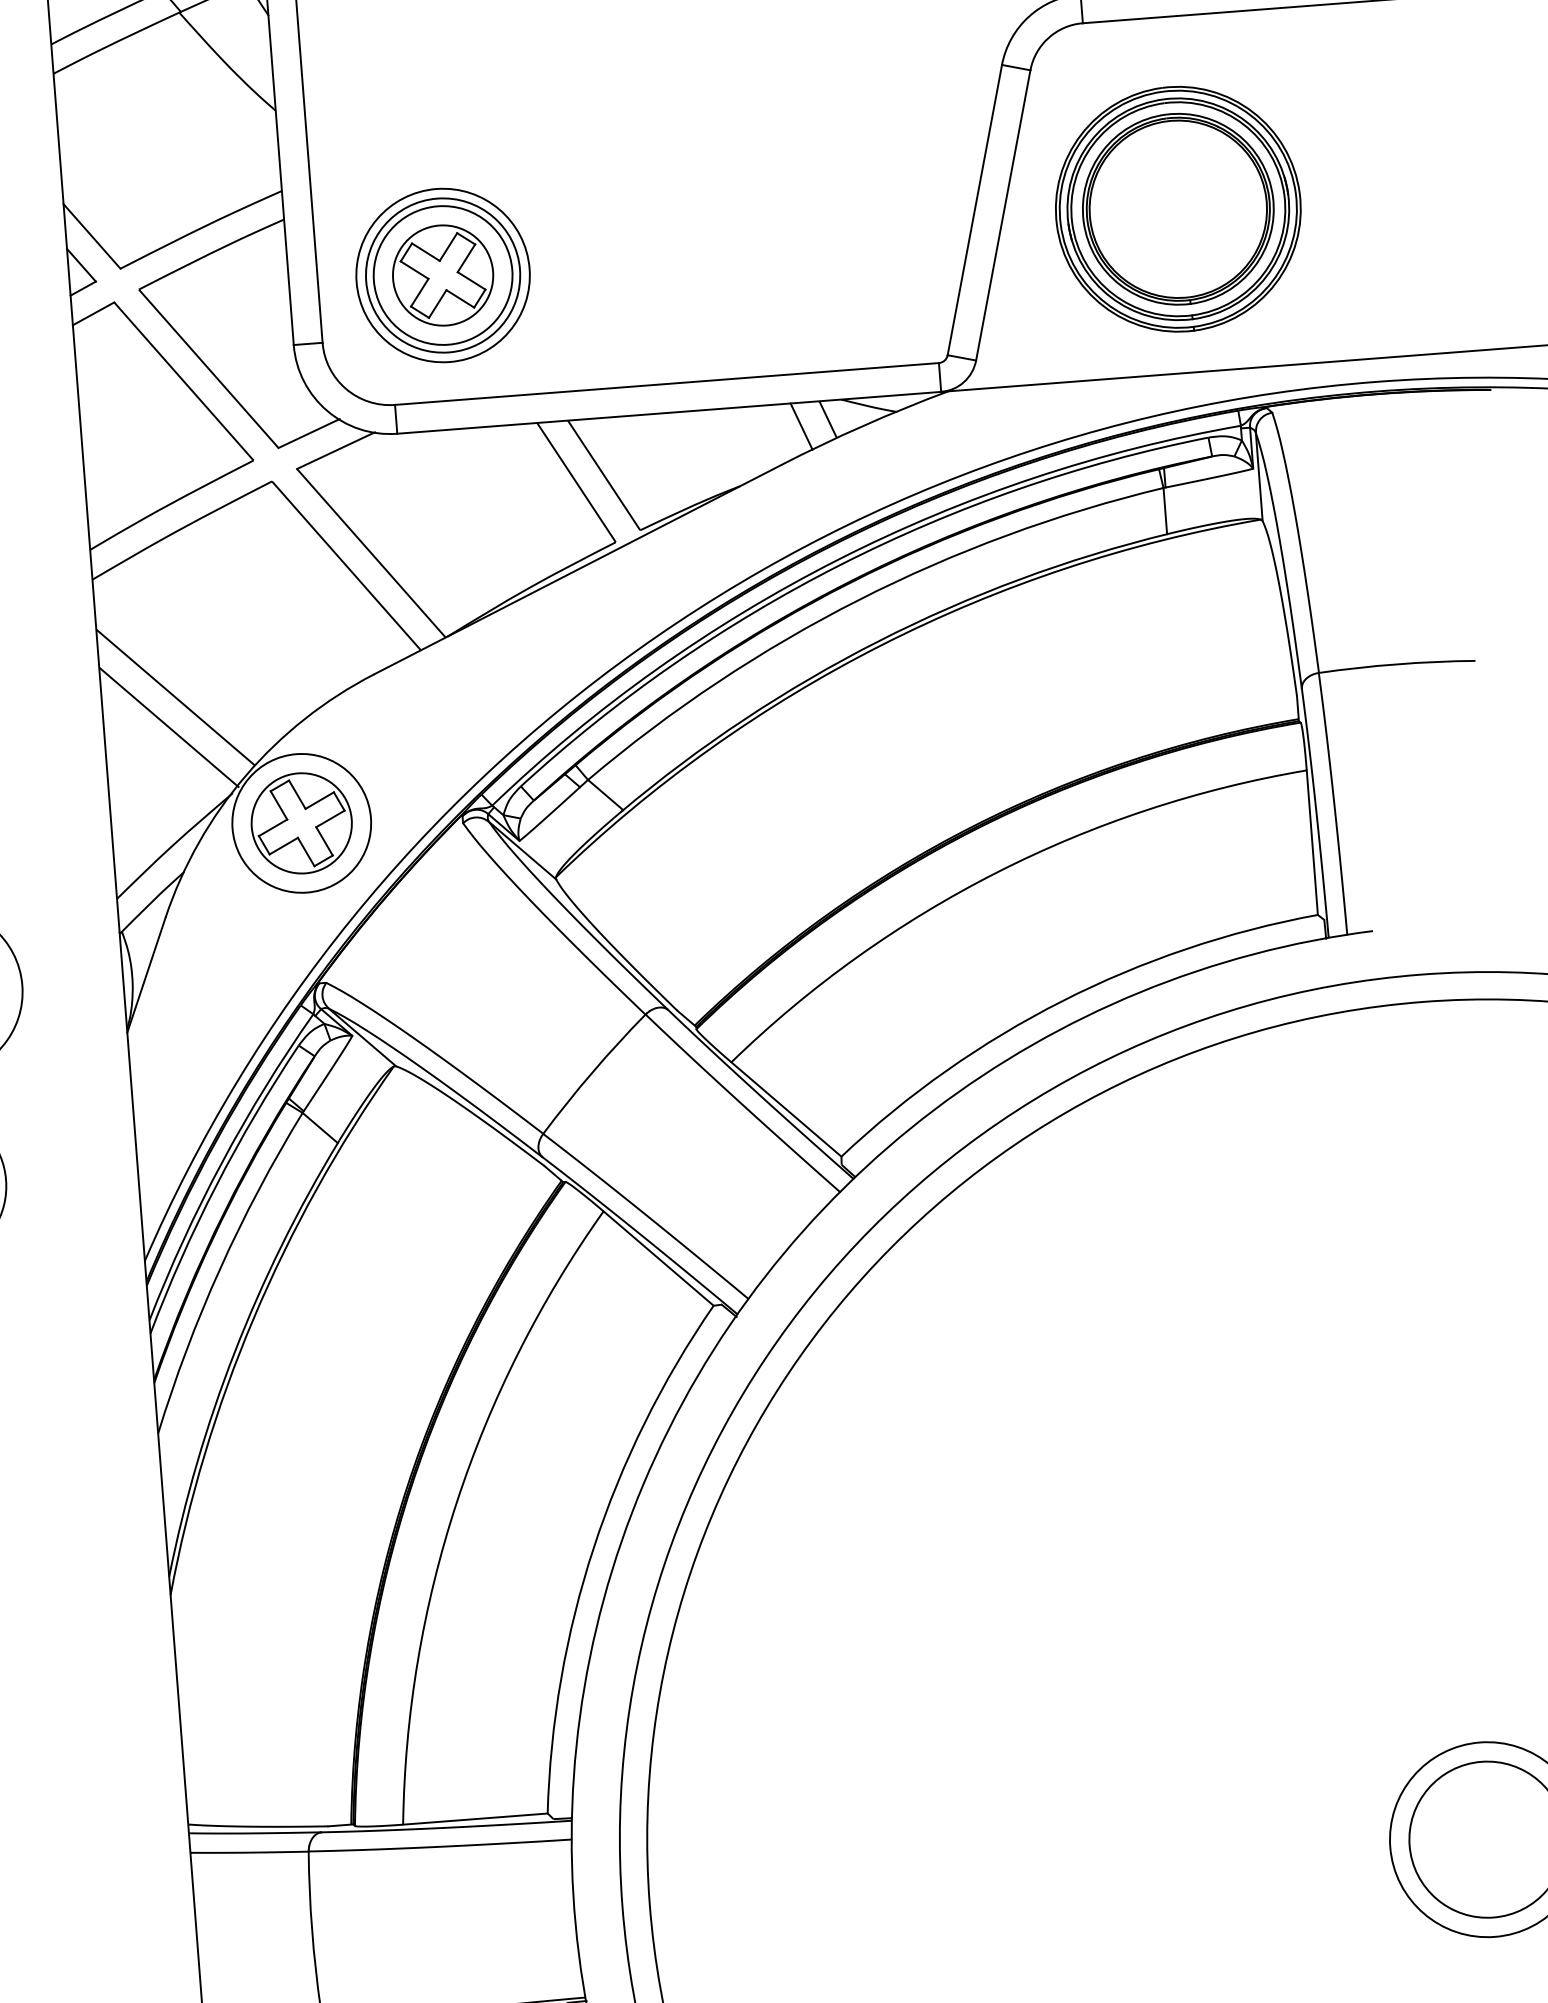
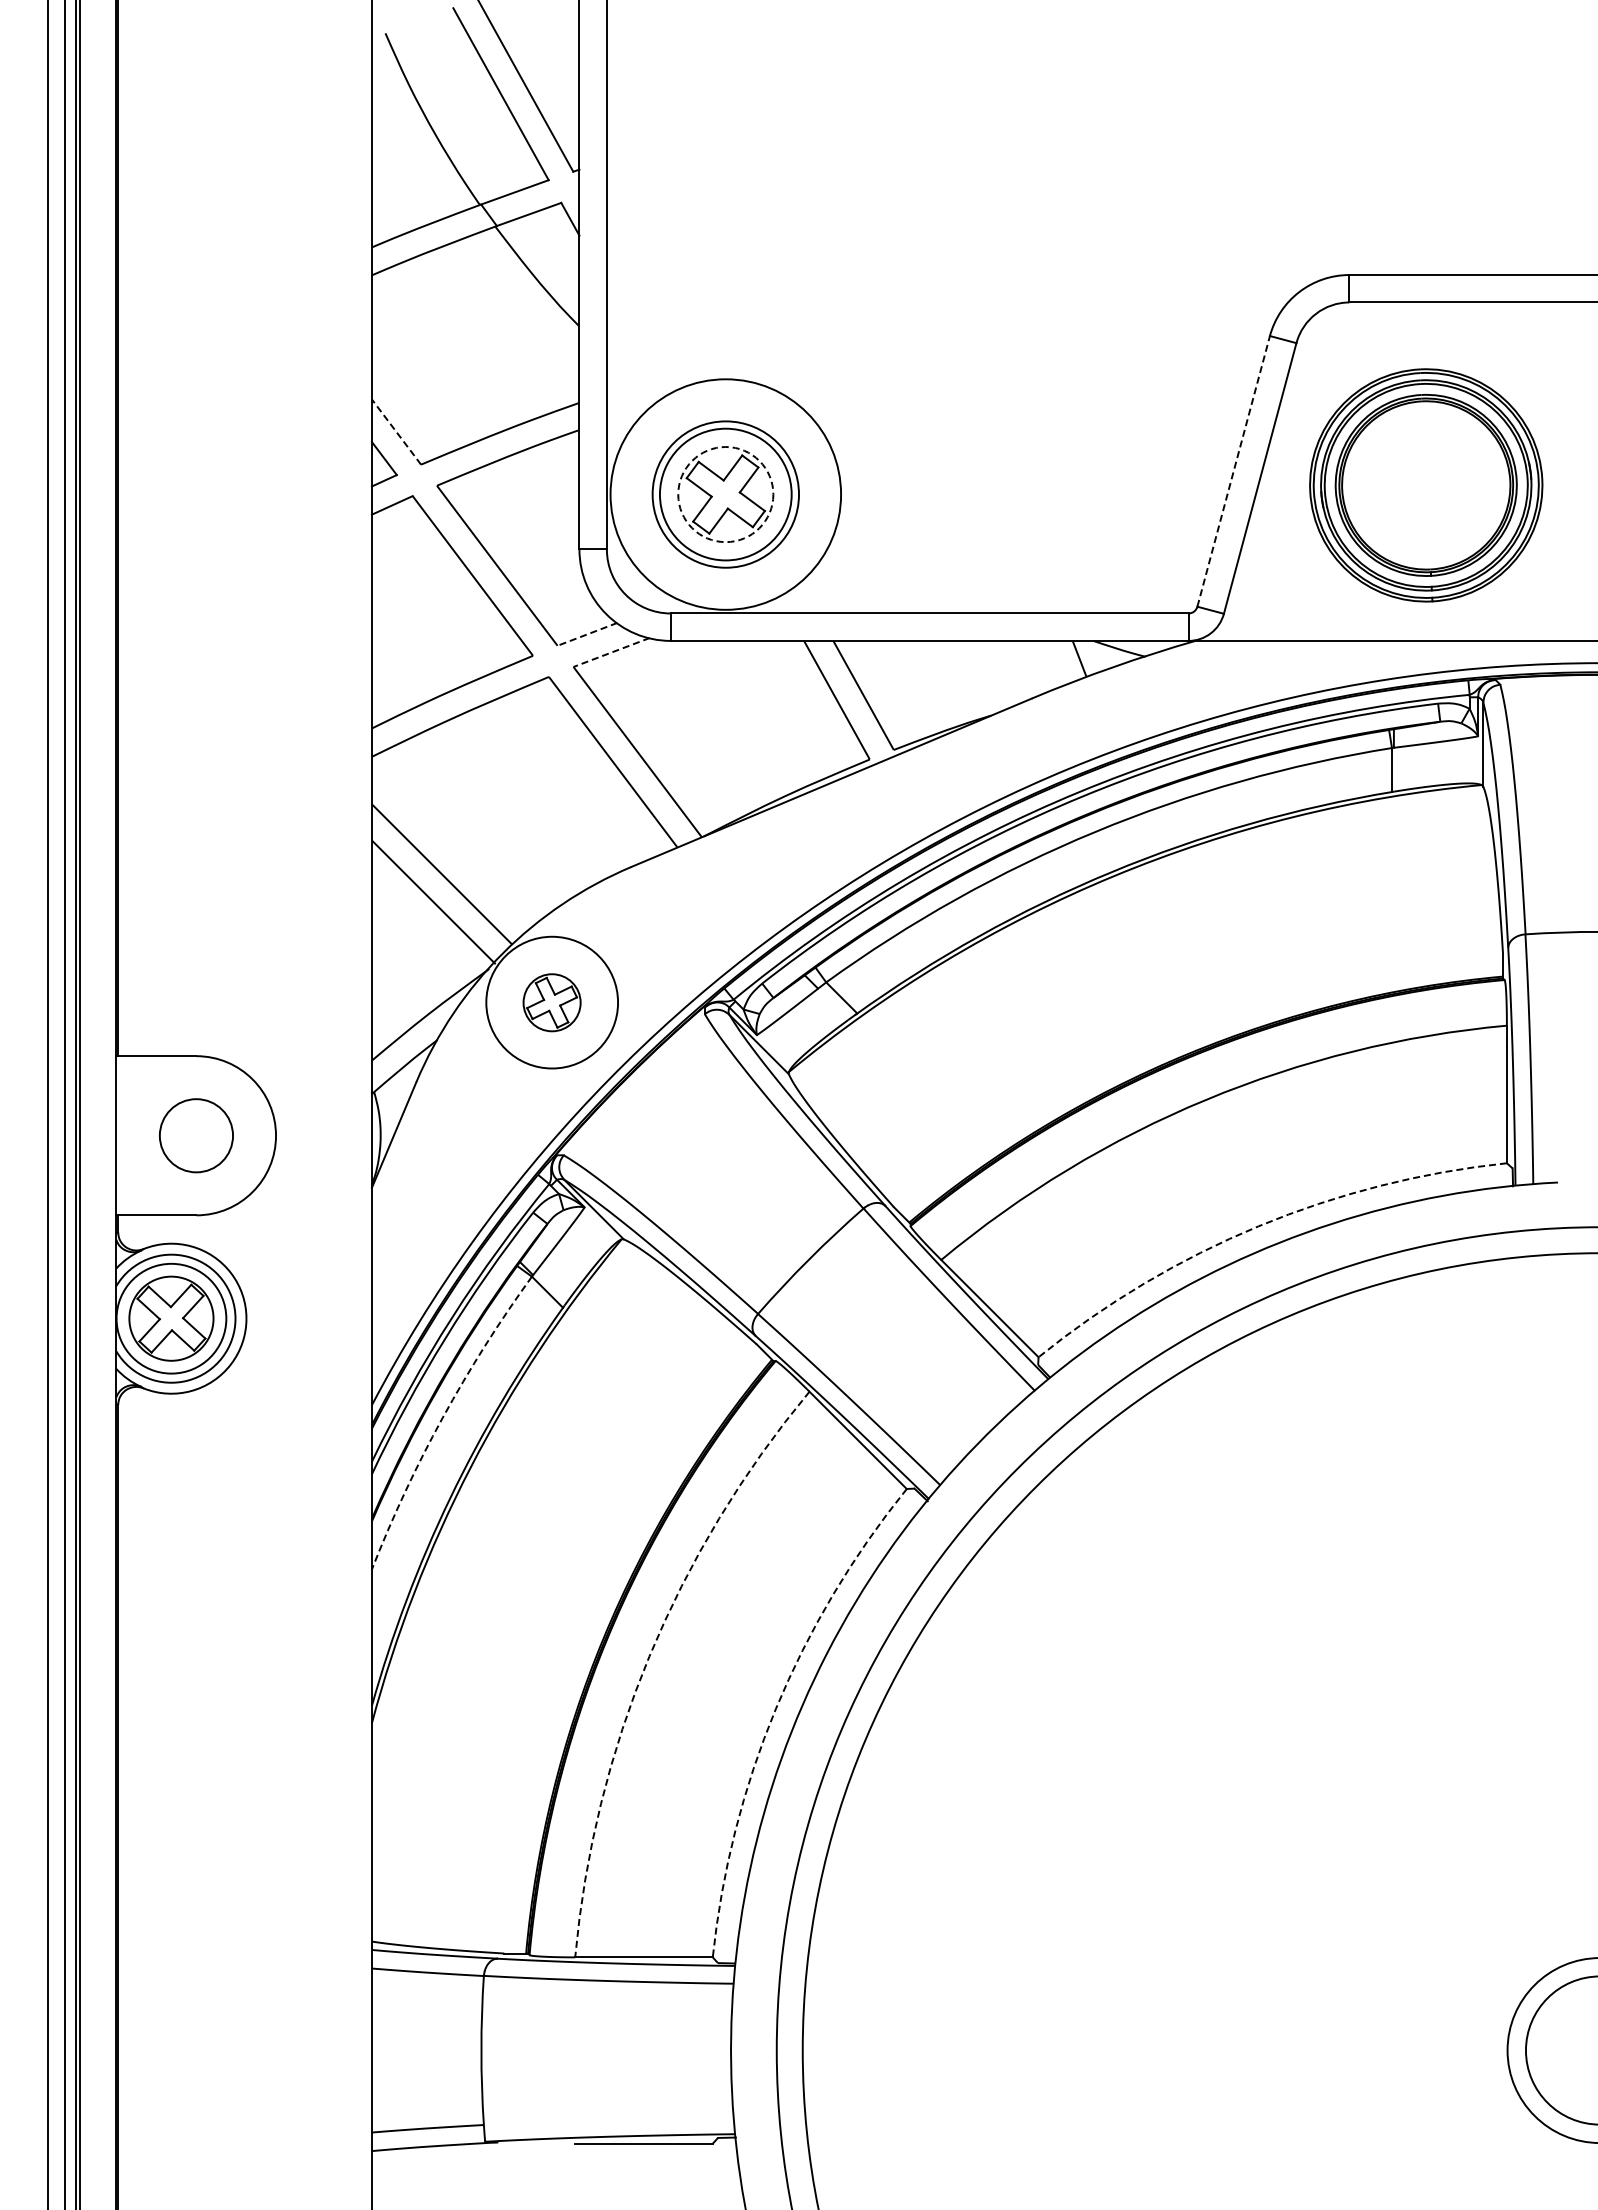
line: (974, 209) -> (1233, 470), solid -> dashed
line: (92, 236) -> (396, 432), solid -> dashed
circle: (442, 275) -> (725, 494), size x1.4
circle: (442, 275) -> (725, 494), solid -> dashed
line: (801, 426) -> (1053, 663), removed
line: (309, 433) -> (587, 634), solid -> dashed
line: (335, 450) -> (611, 652), solid -> dashed
part: (301, 823) -> (551, 1002), size x0.6
arc: (1061, 1001) -> (1258, 1226), solid -> dashed
arc: (220, 1269) -> (442, 1418), solid -> dashed
arc: (456, 1502) -> (649, 1656), solid -> dashed
arc: (593, 1548) -> (775, 1709), solid -> dashed

